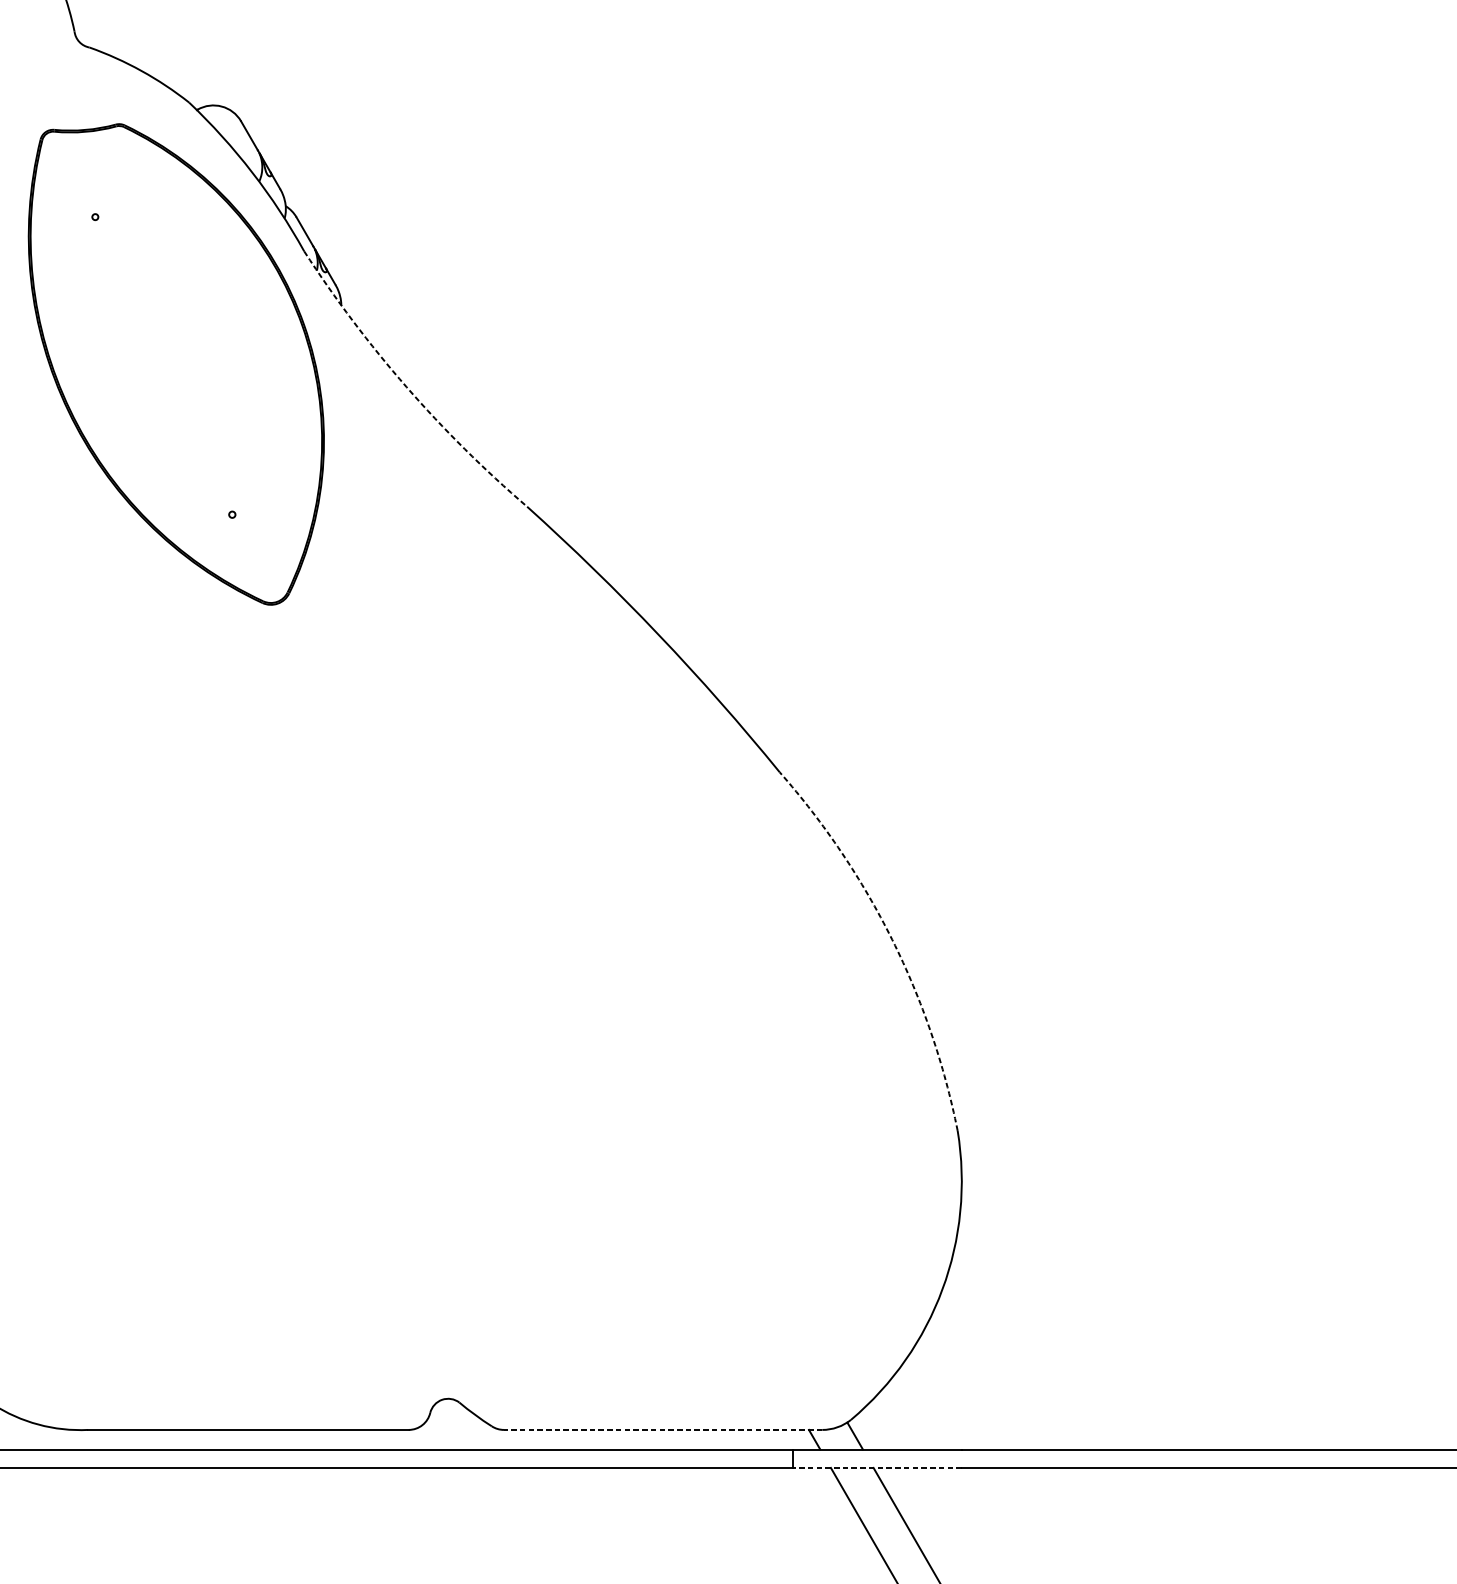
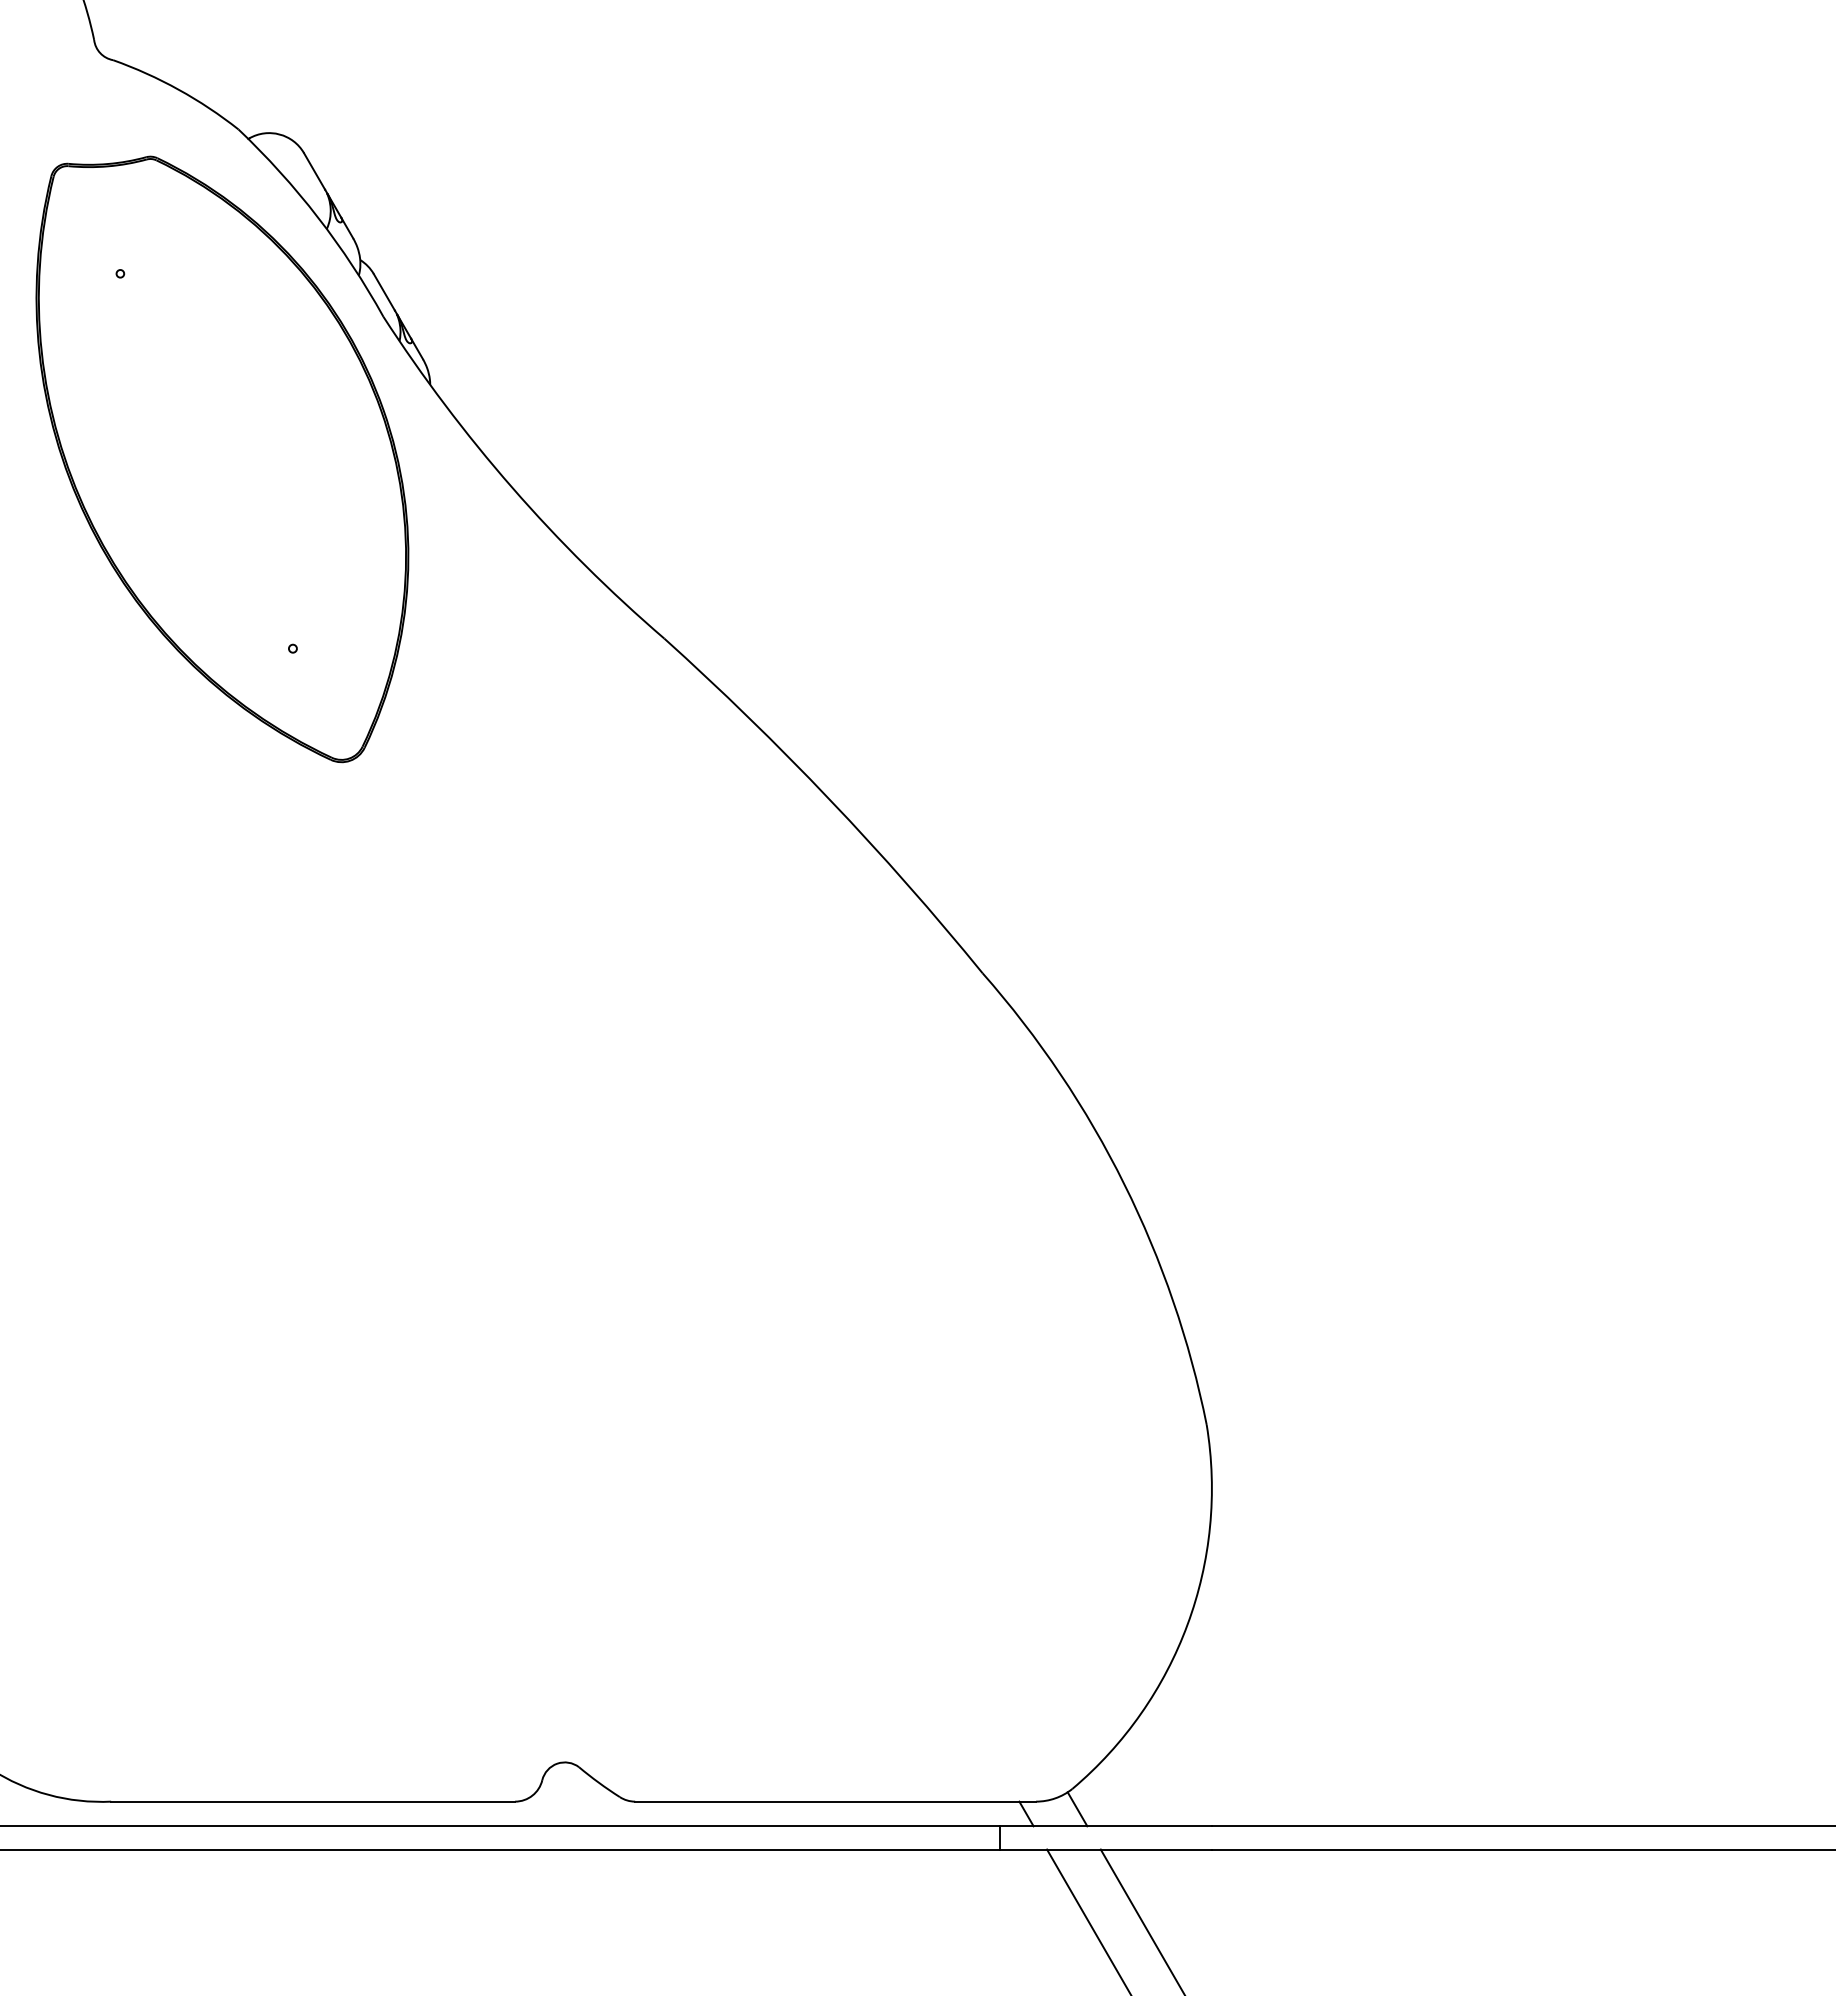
arc: (406, 386) -> (512, 487), dashed -> solid
arc: (892, 940) -> (1124, 1184), dashed -> solid
line: (663, 1429) -> (835, 1801), dashed -> solid
line: (877, 1467) -> (1105, 1849), dashed -> solid

